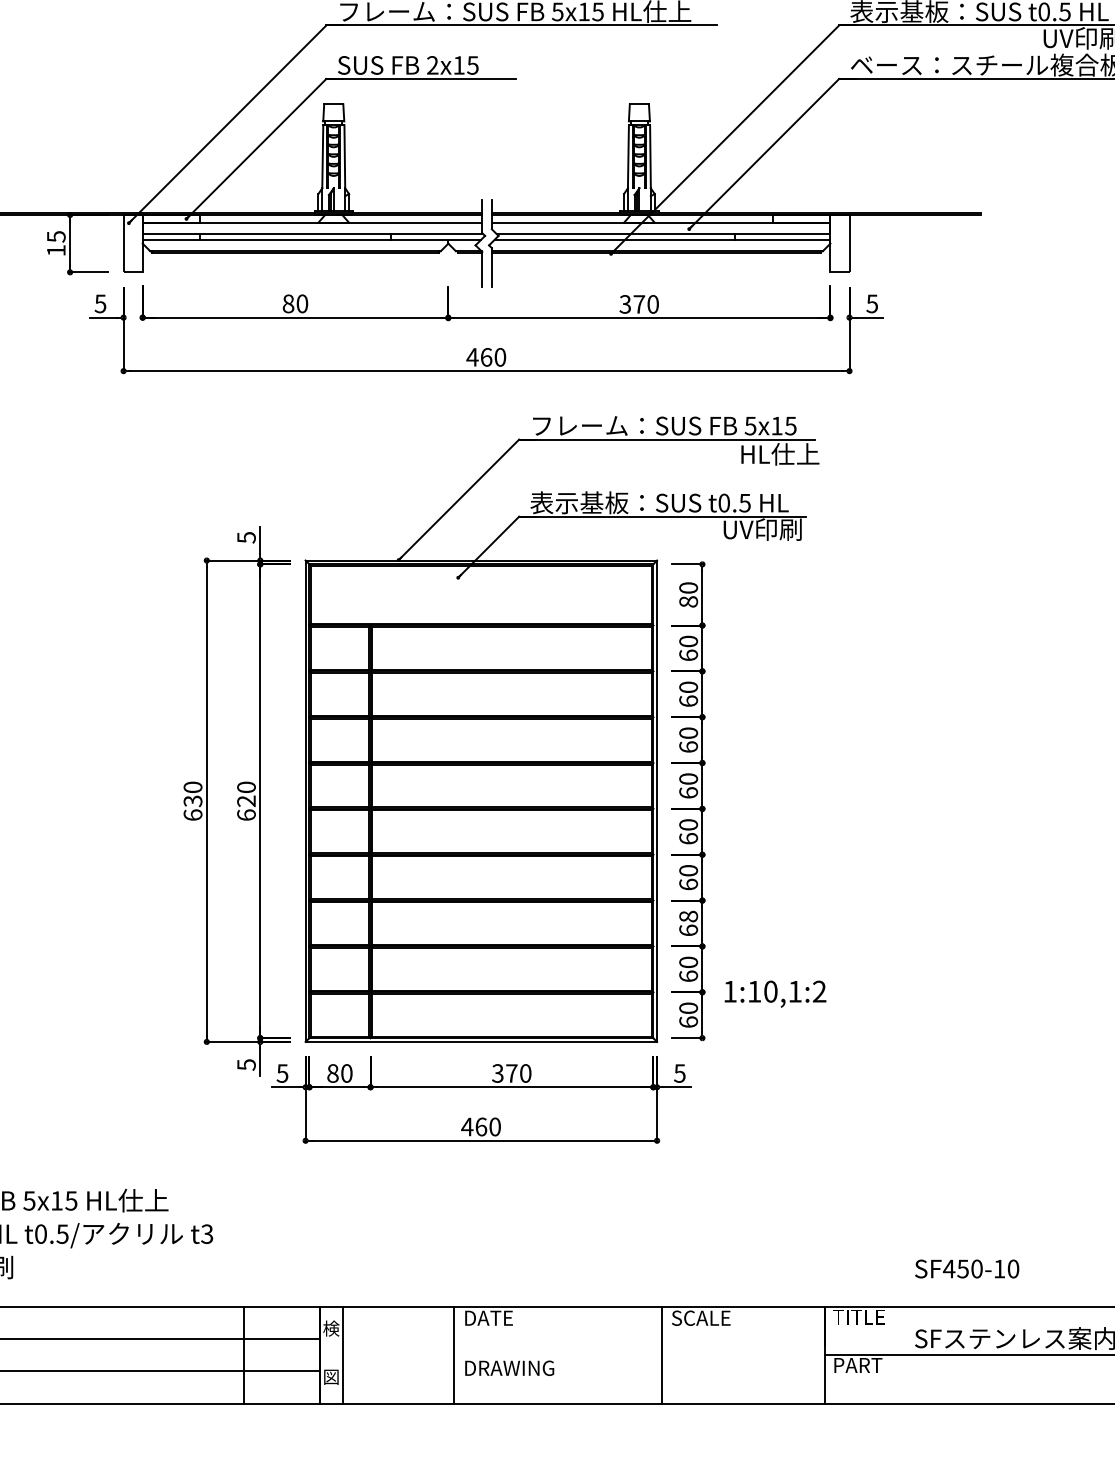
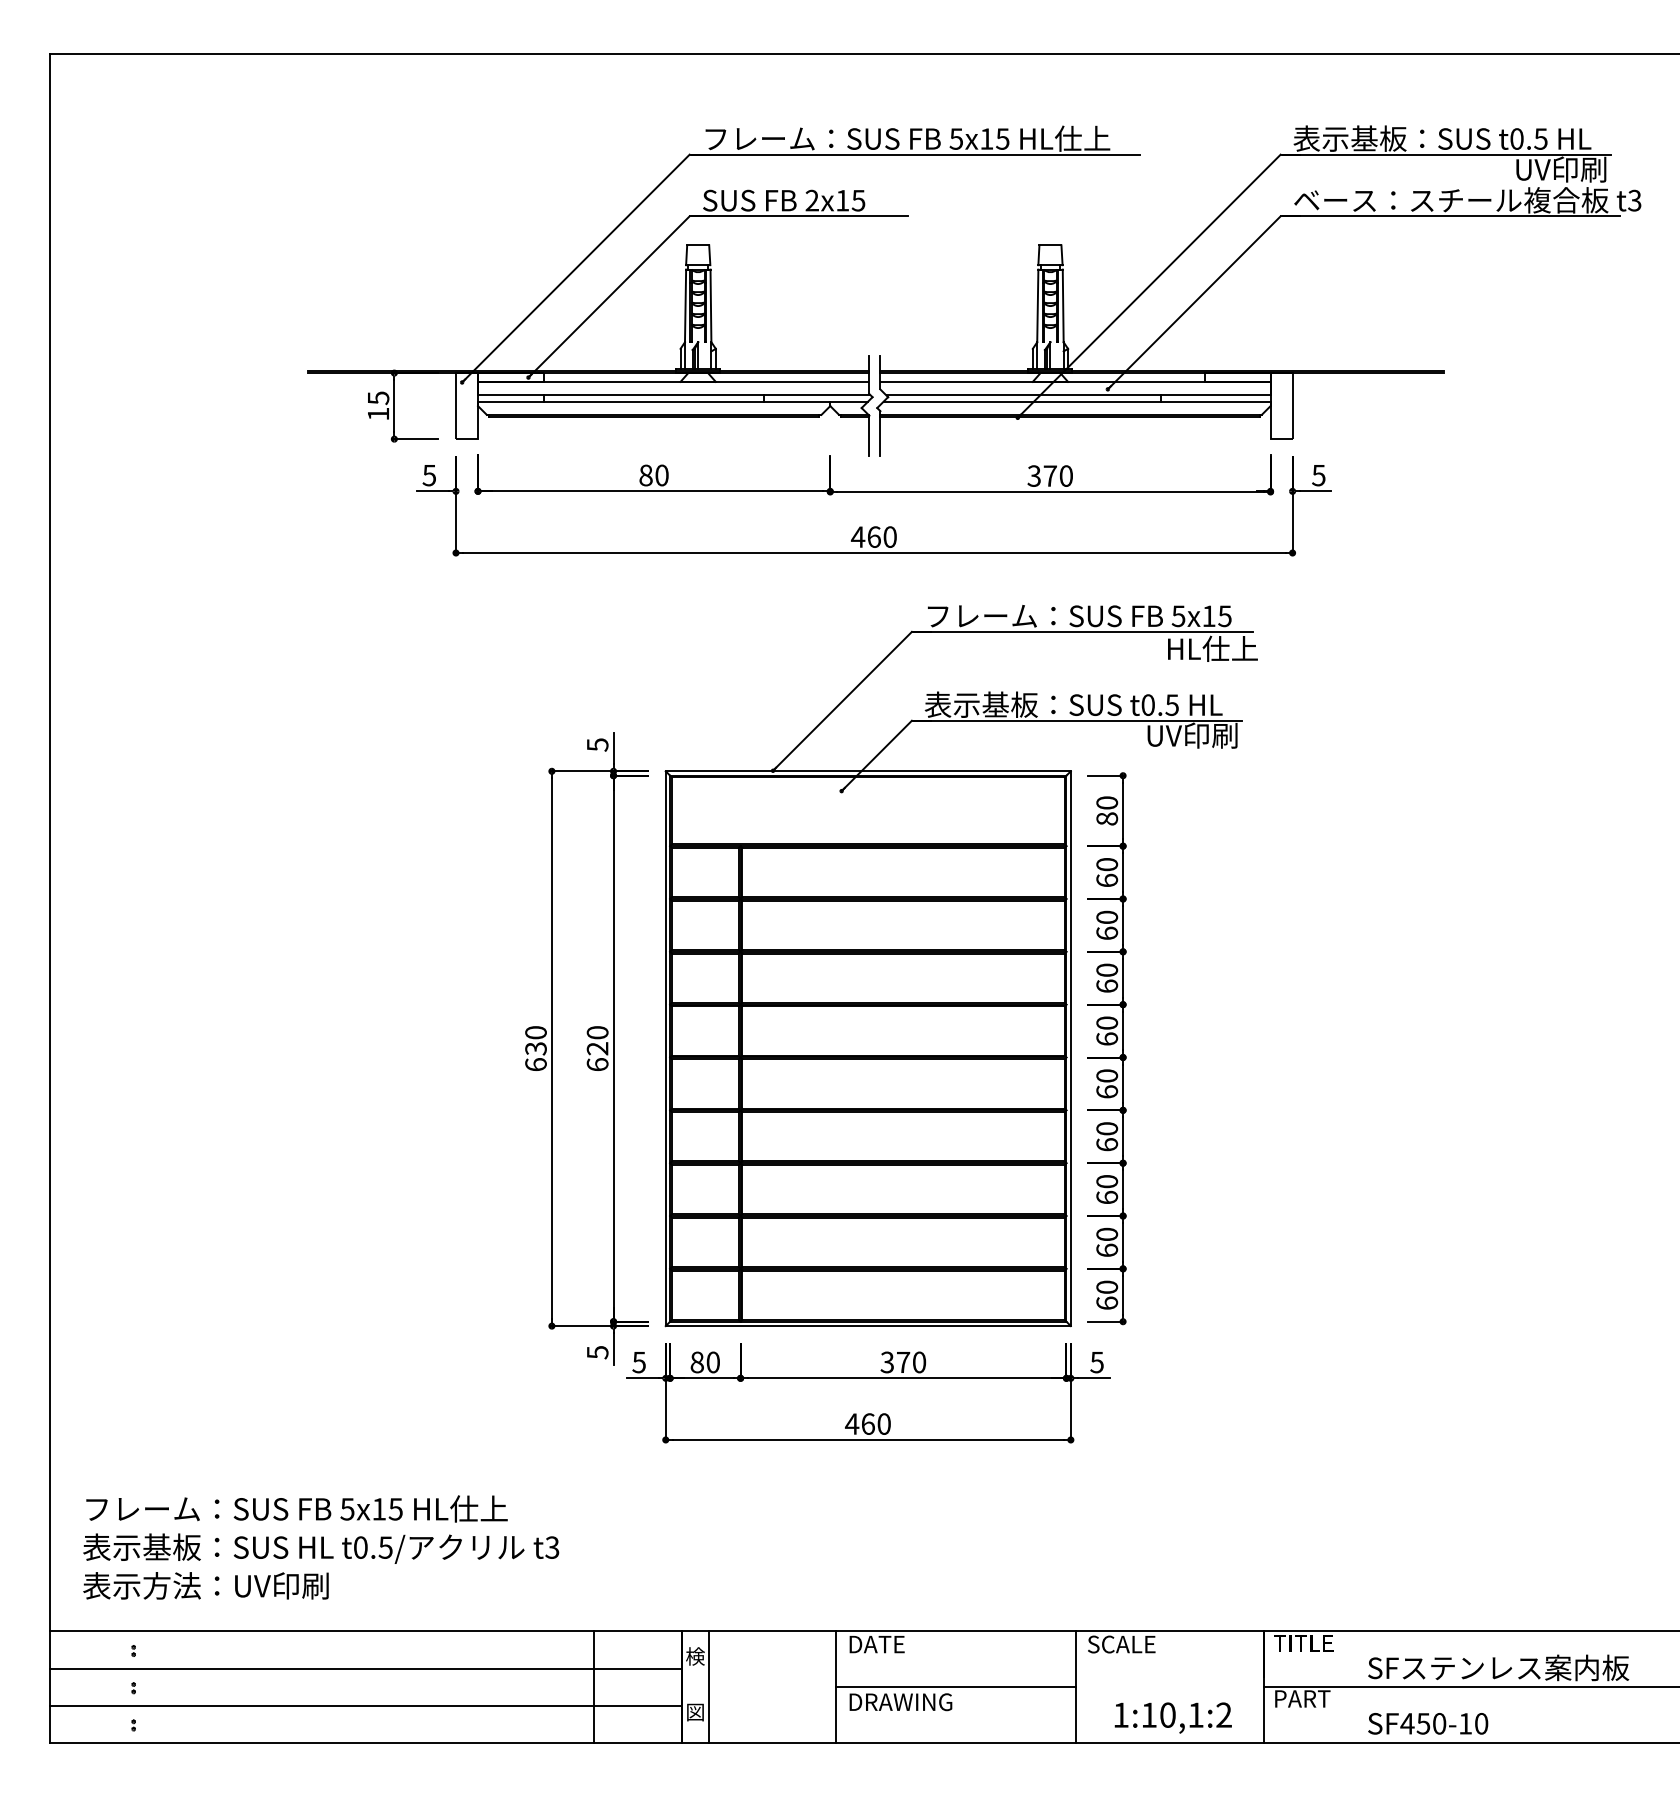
text: (688, 916) -> (1107, 1181), 68 -> 60
text: (774, 993) -> (1172, 1717), moved
text: (967, 1268) -> (1428, 1723), moved
line: (557, 1355) -> (956, 1687), added

